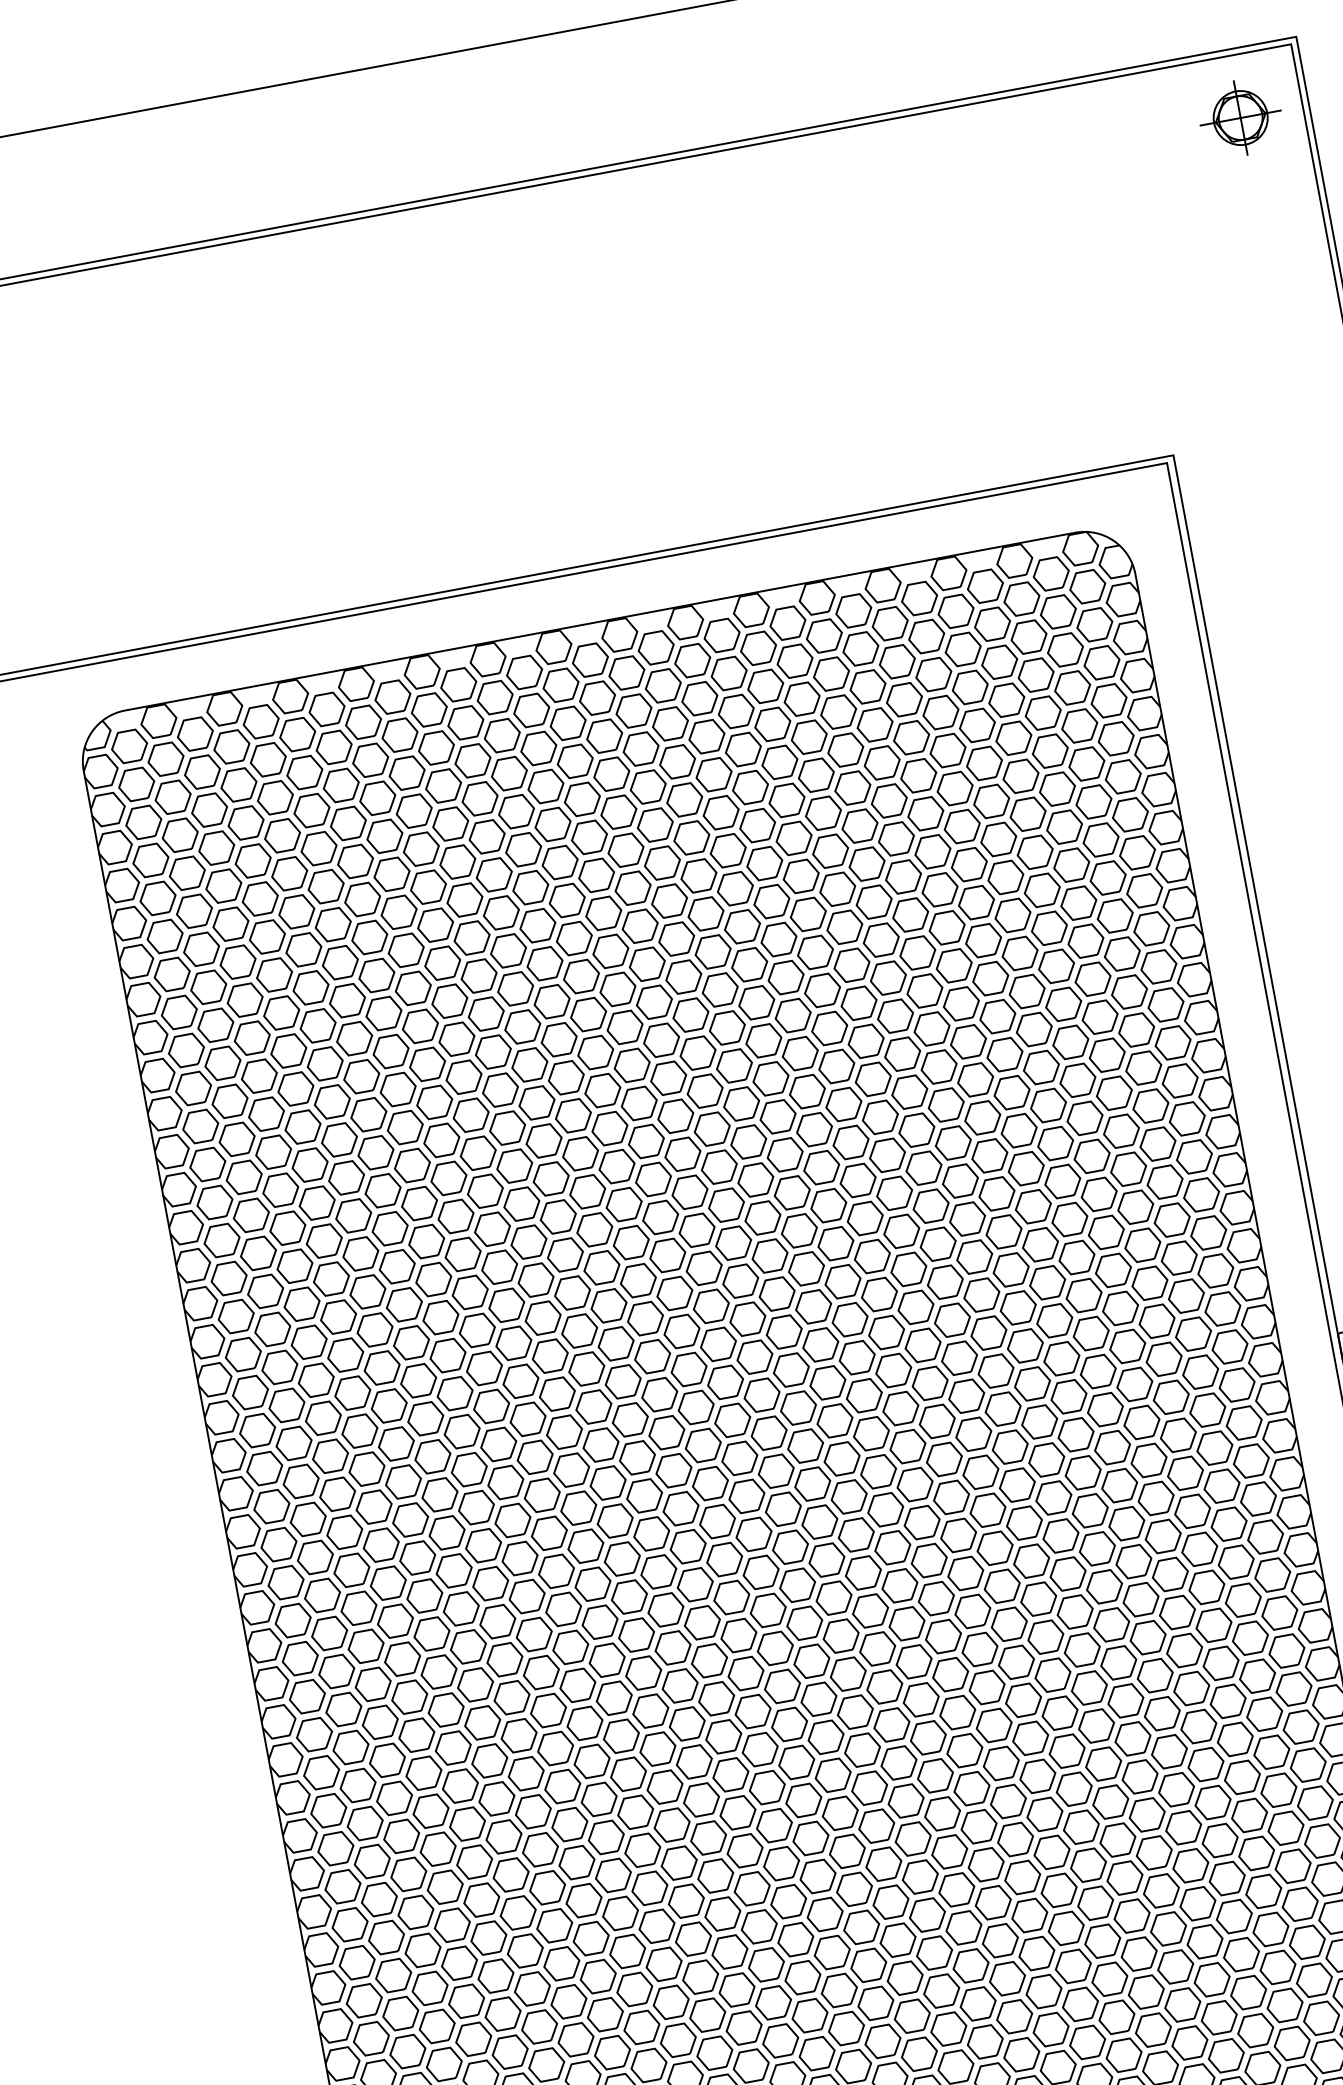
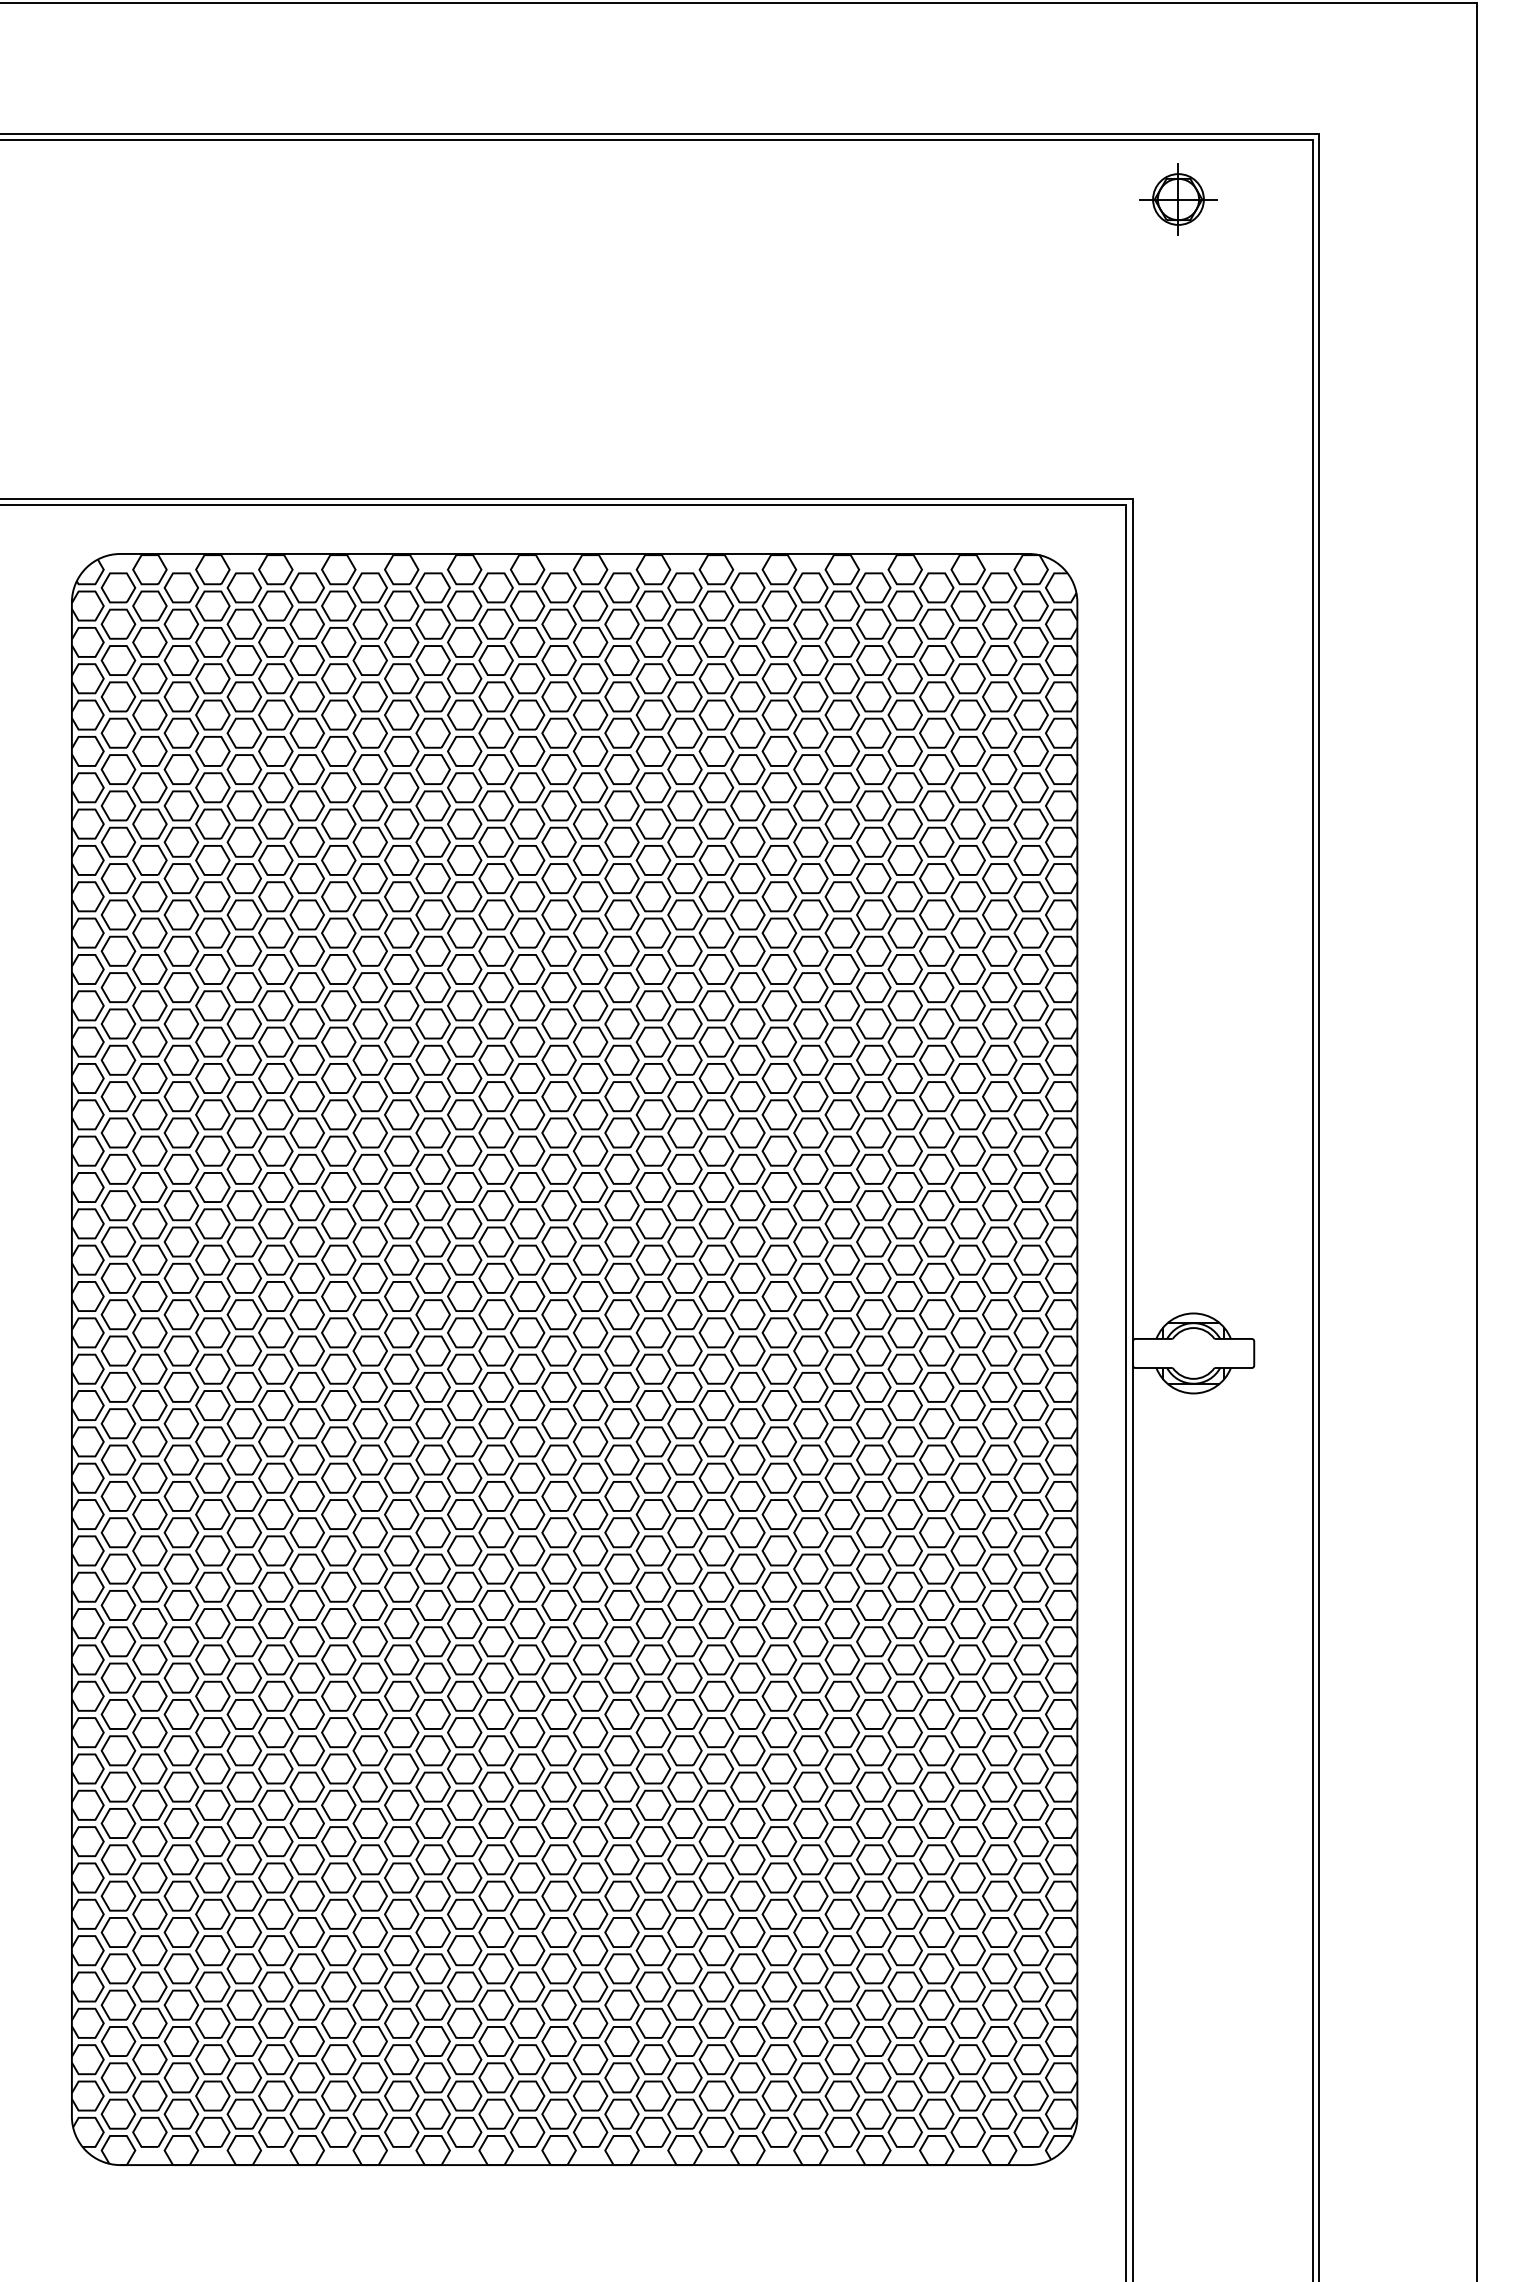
part: (1240, 118) -> (1178, 199), moved

